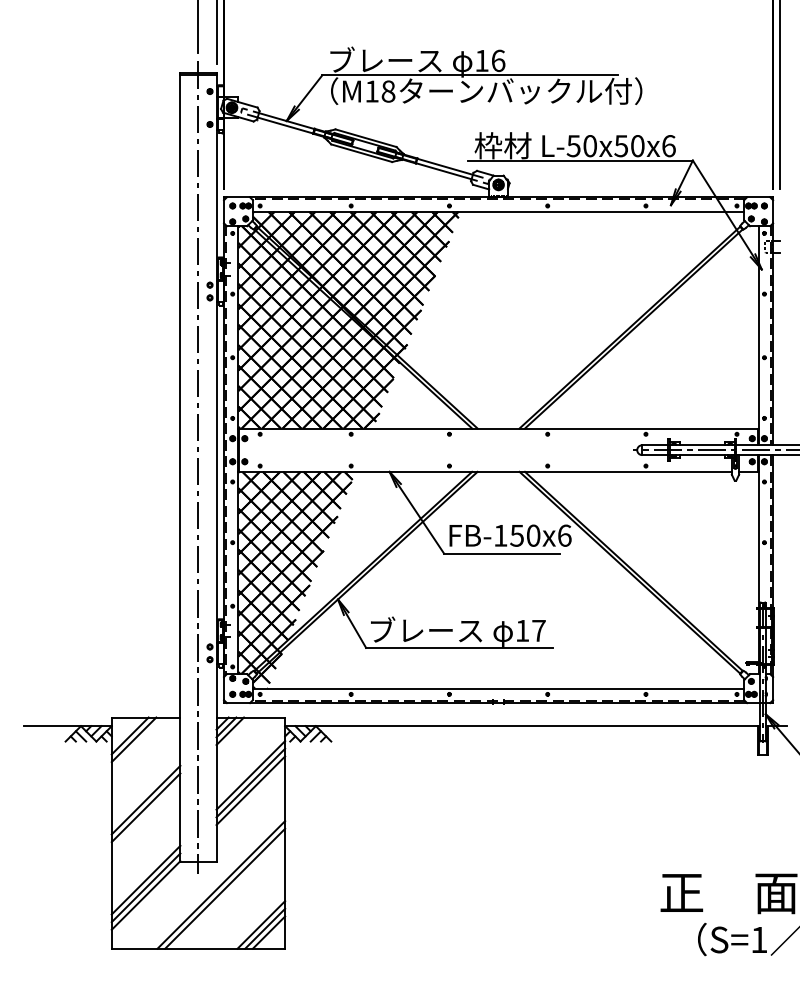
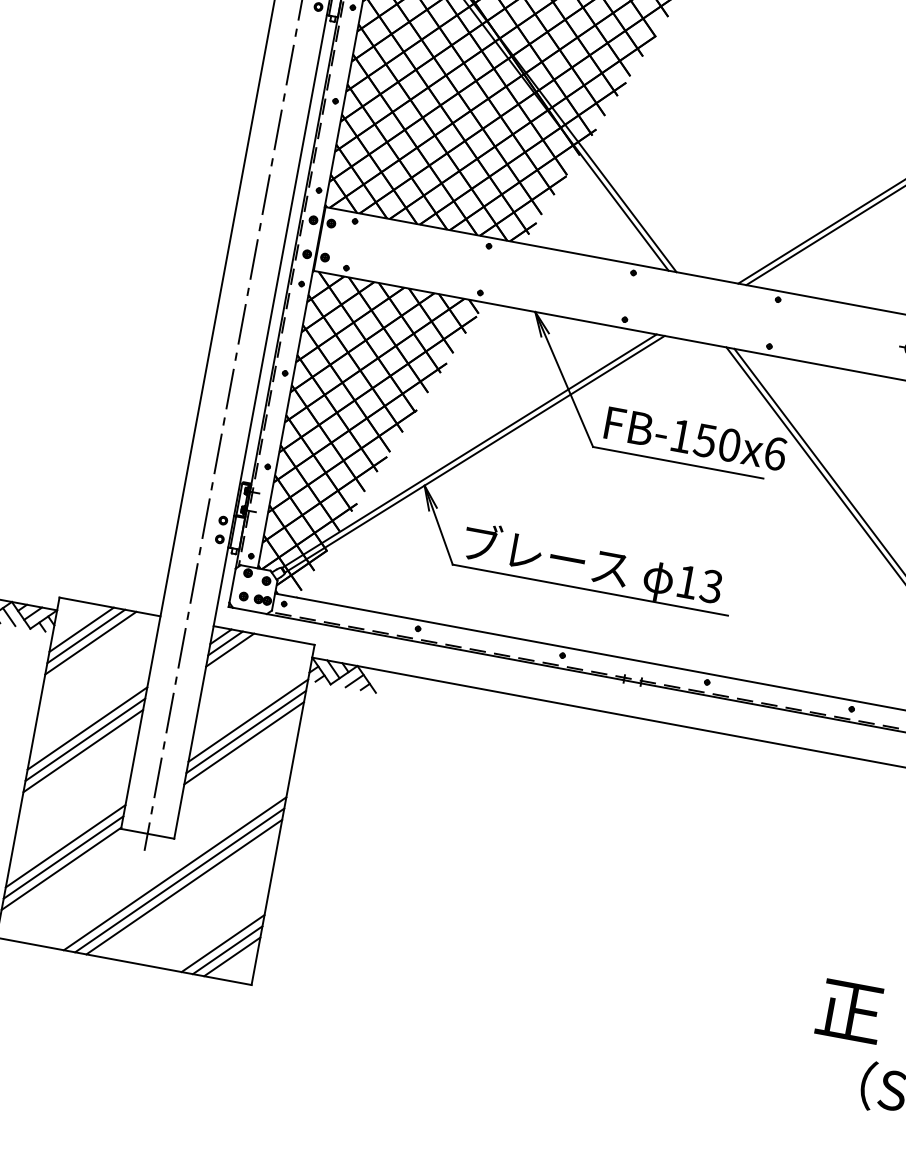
text: (538, 630) -> (711, 585), 17 -> 13
line: (137, 743) -> (90, 642), added
line: (145, 815) -> (82, 750), added
line: (228, 892) -> (183, 886), added

